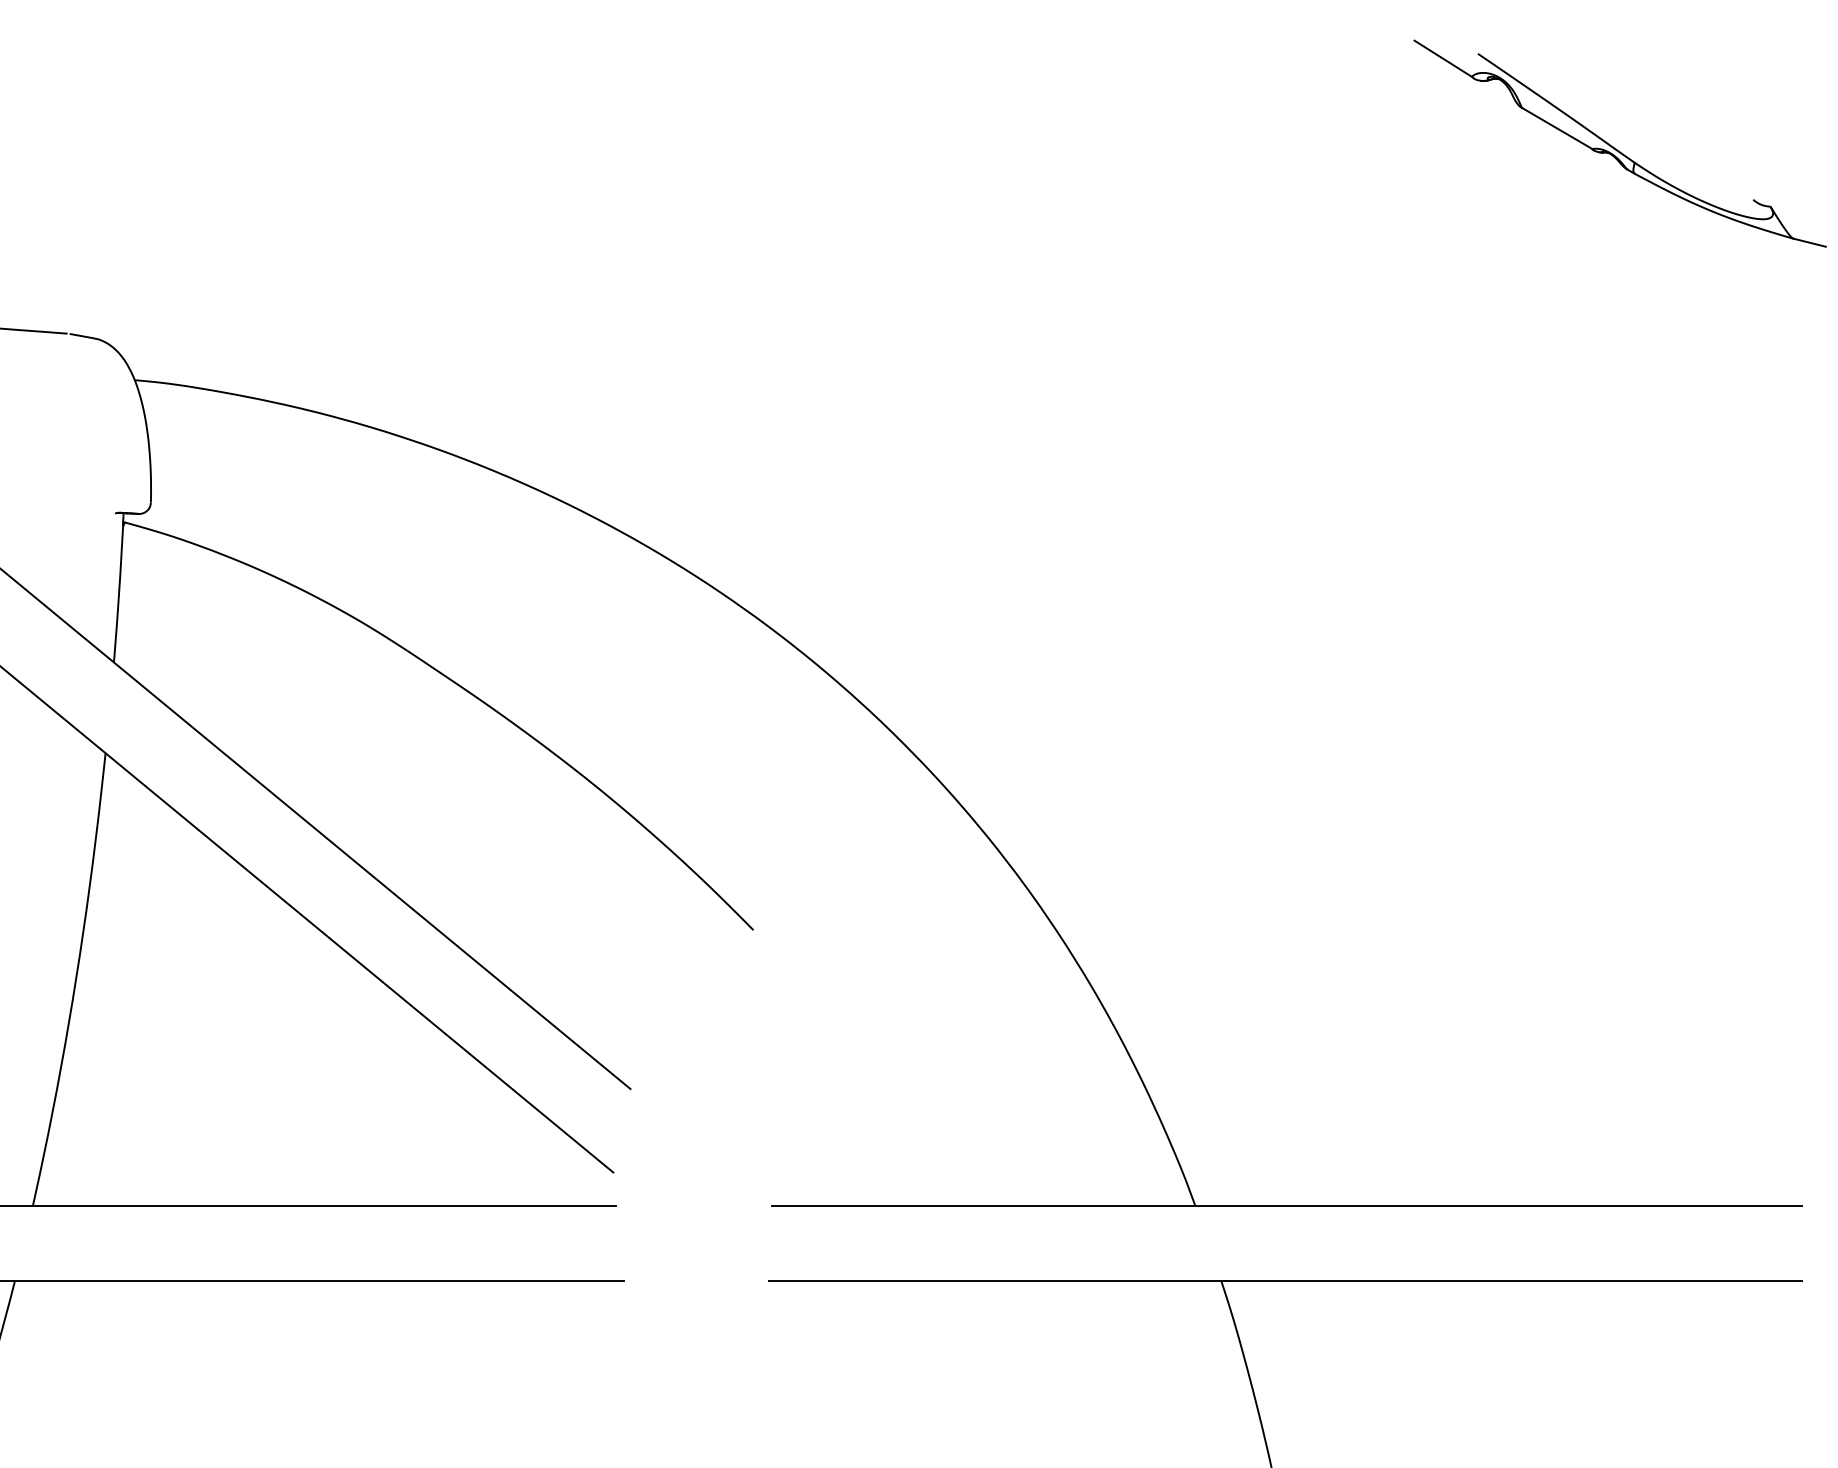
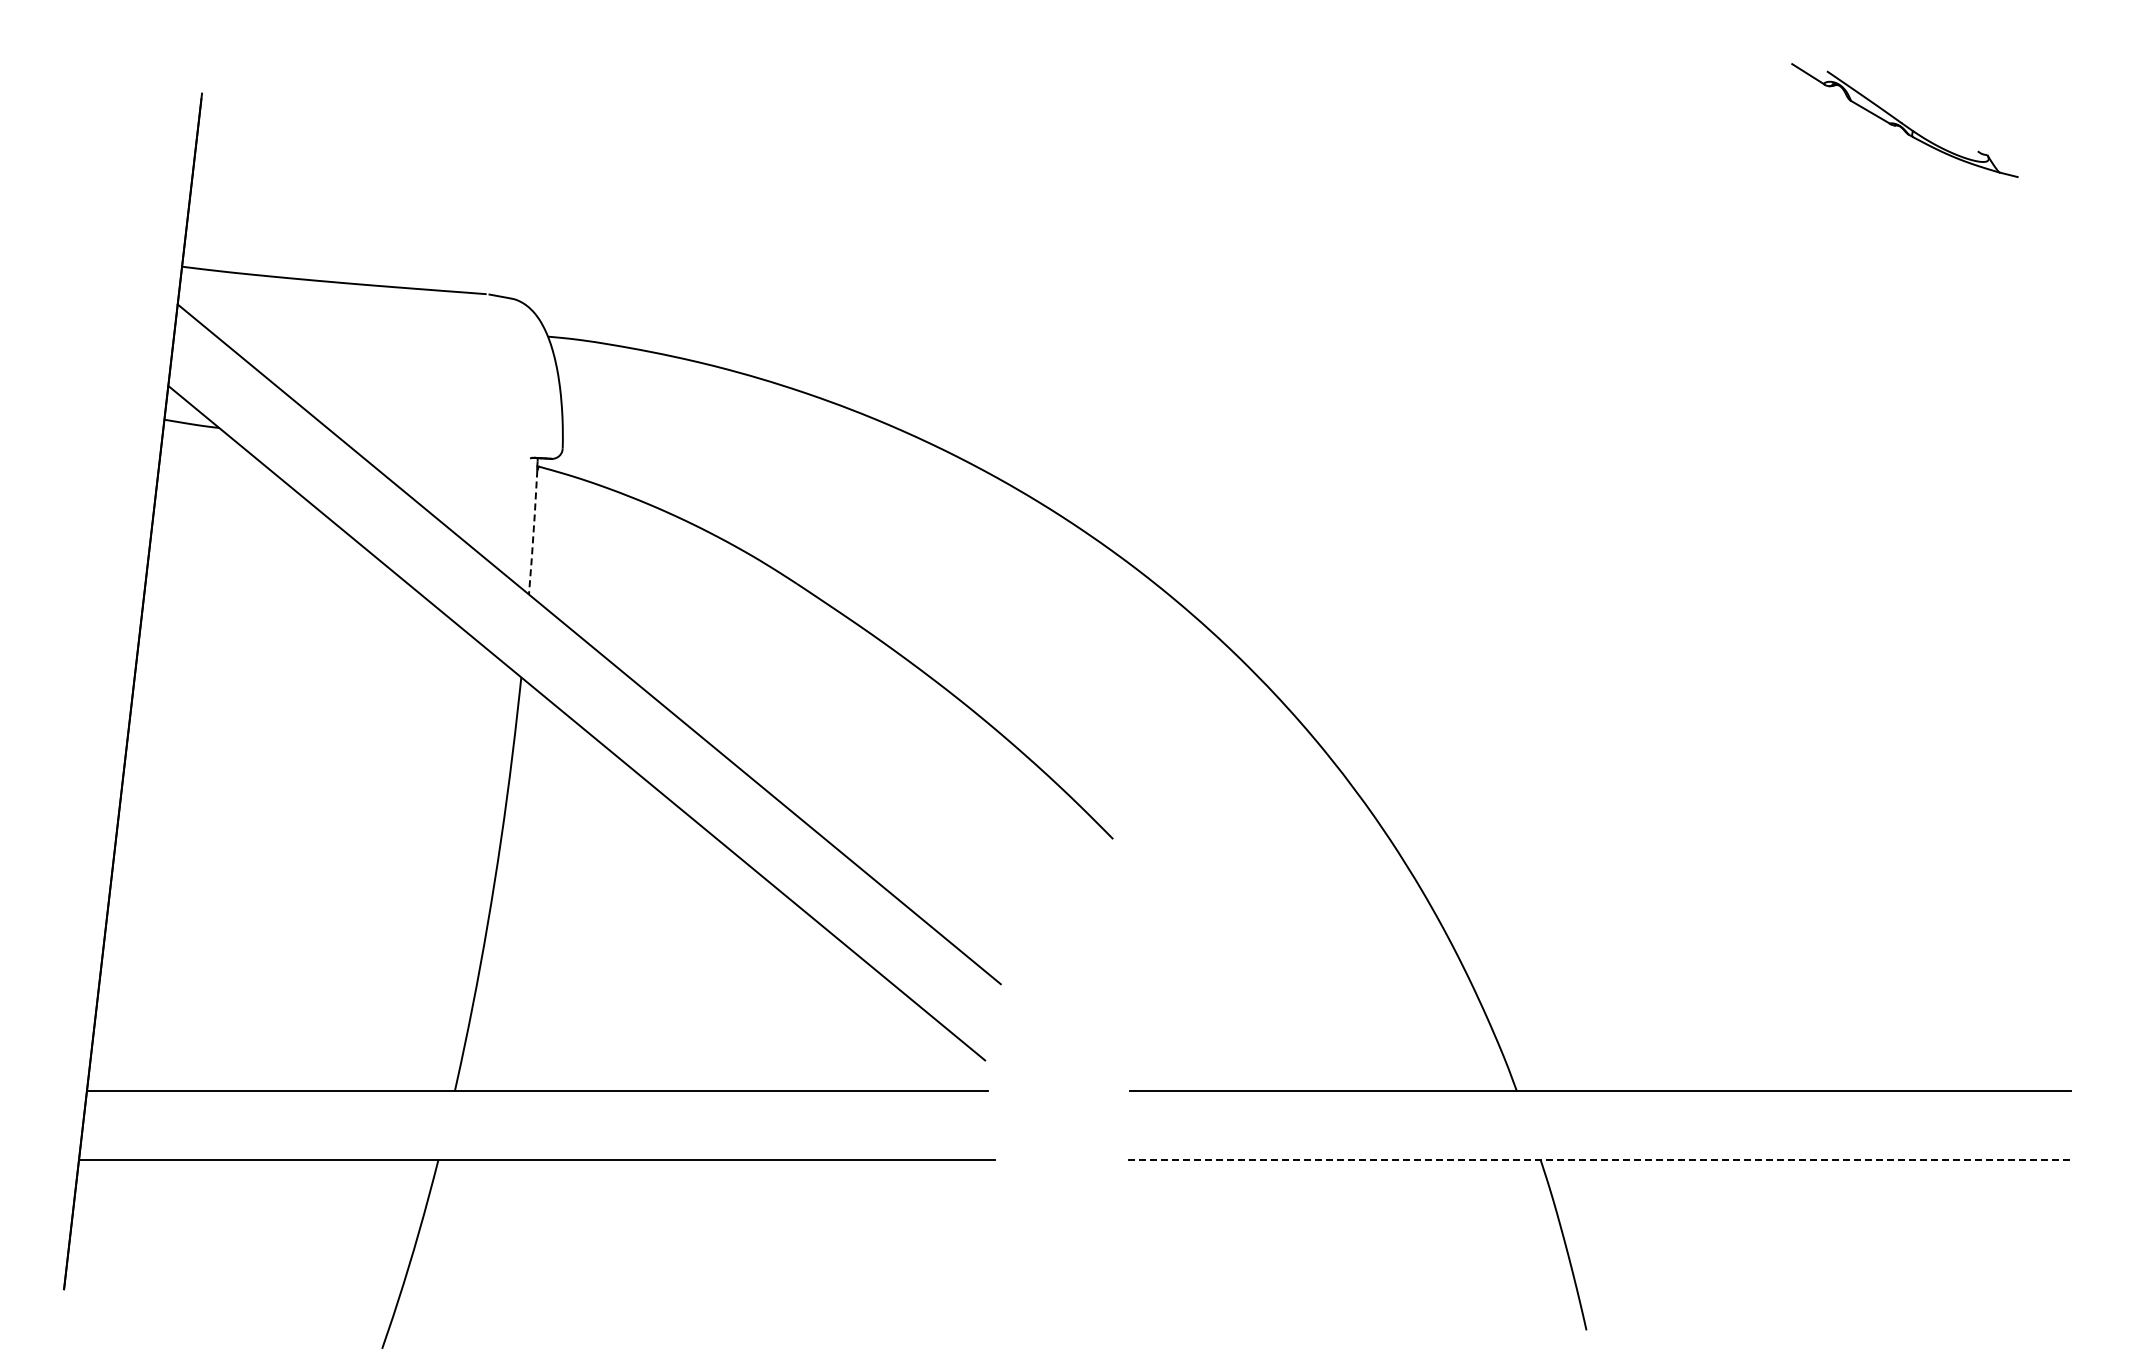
part: (1619, 143) -> (1904, 120), size x0.6
line: (118, 594) -> (533, 532), solid -> dashed
line: (1285, 1280) -> (1599, 1159), solid -> dashed

